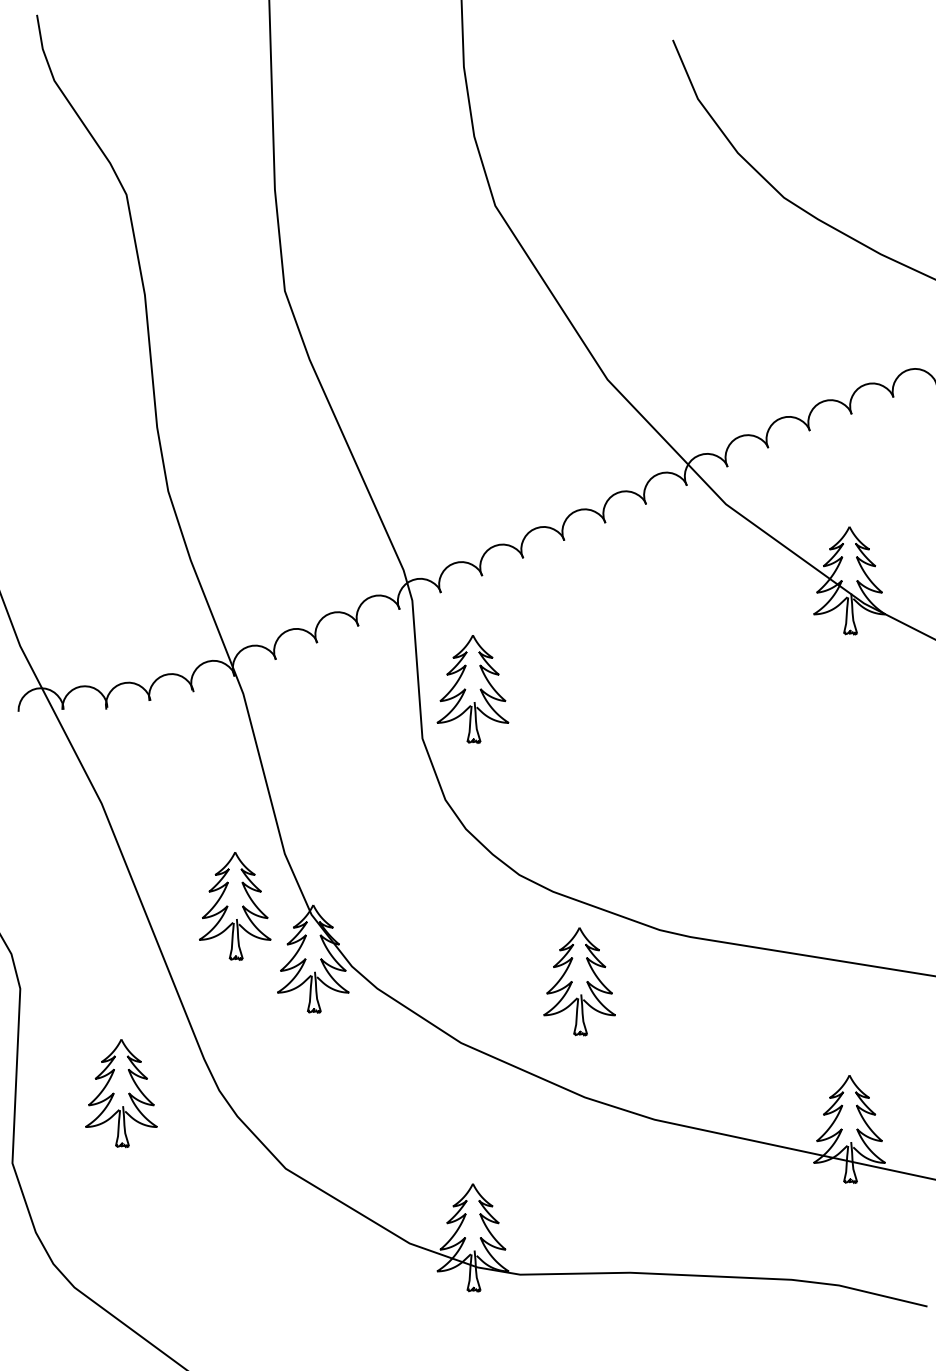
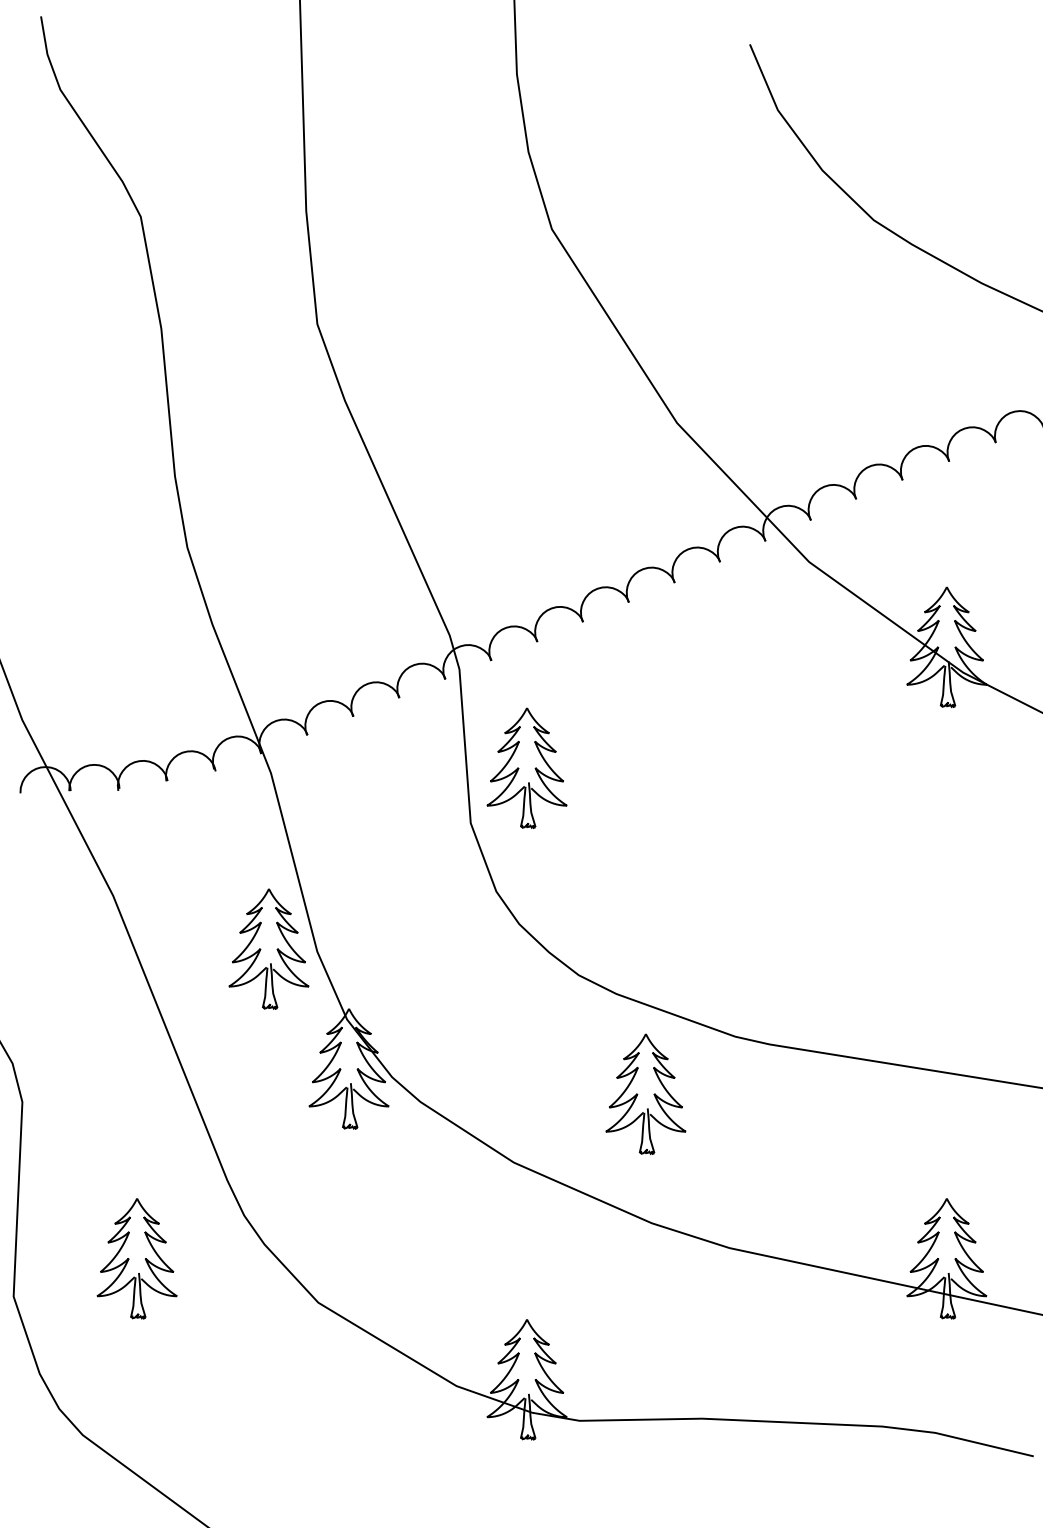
part: (234, 905) -> (268, 948), moved
part: (120, 1093) -> (136, 1258), moved

